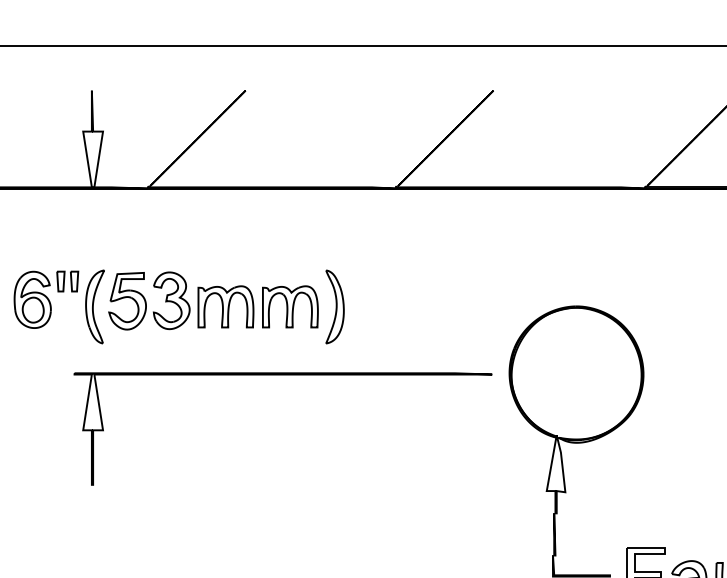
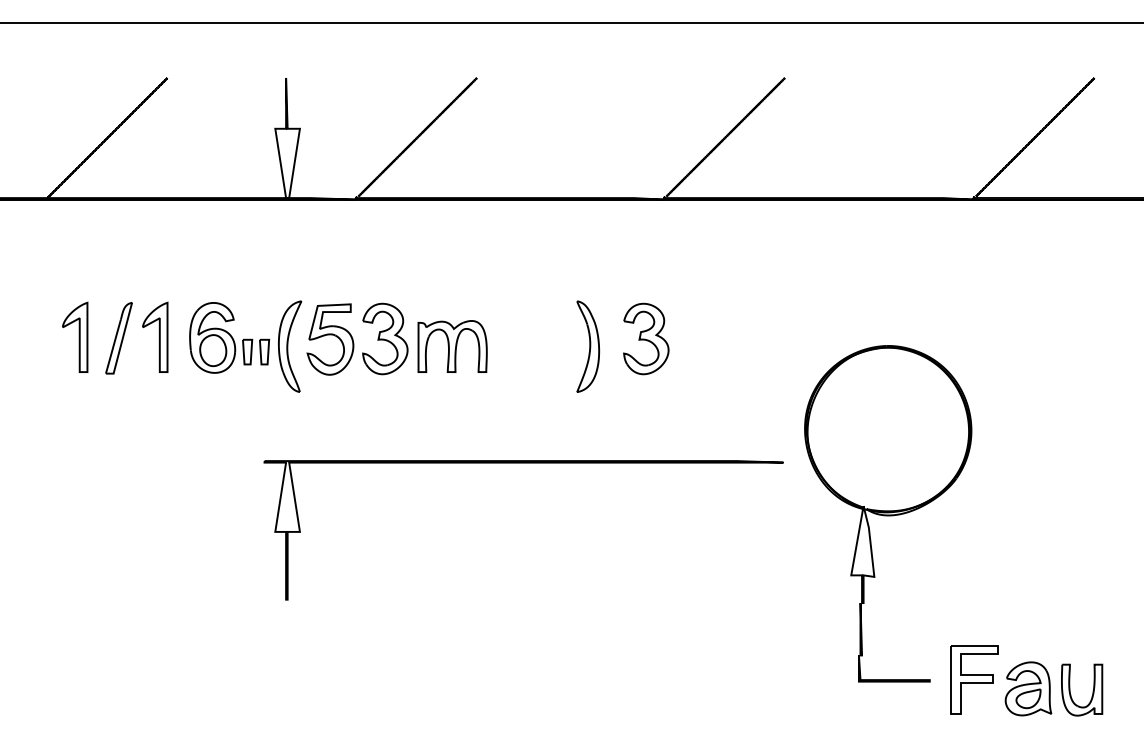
part: (68, 281) -> (256, 351), moved
part: (381, 300) -> (646, 338), added
part: (290, 306) -> (532, 346), removed
part: (282, 375) -> (523, 463), moved

